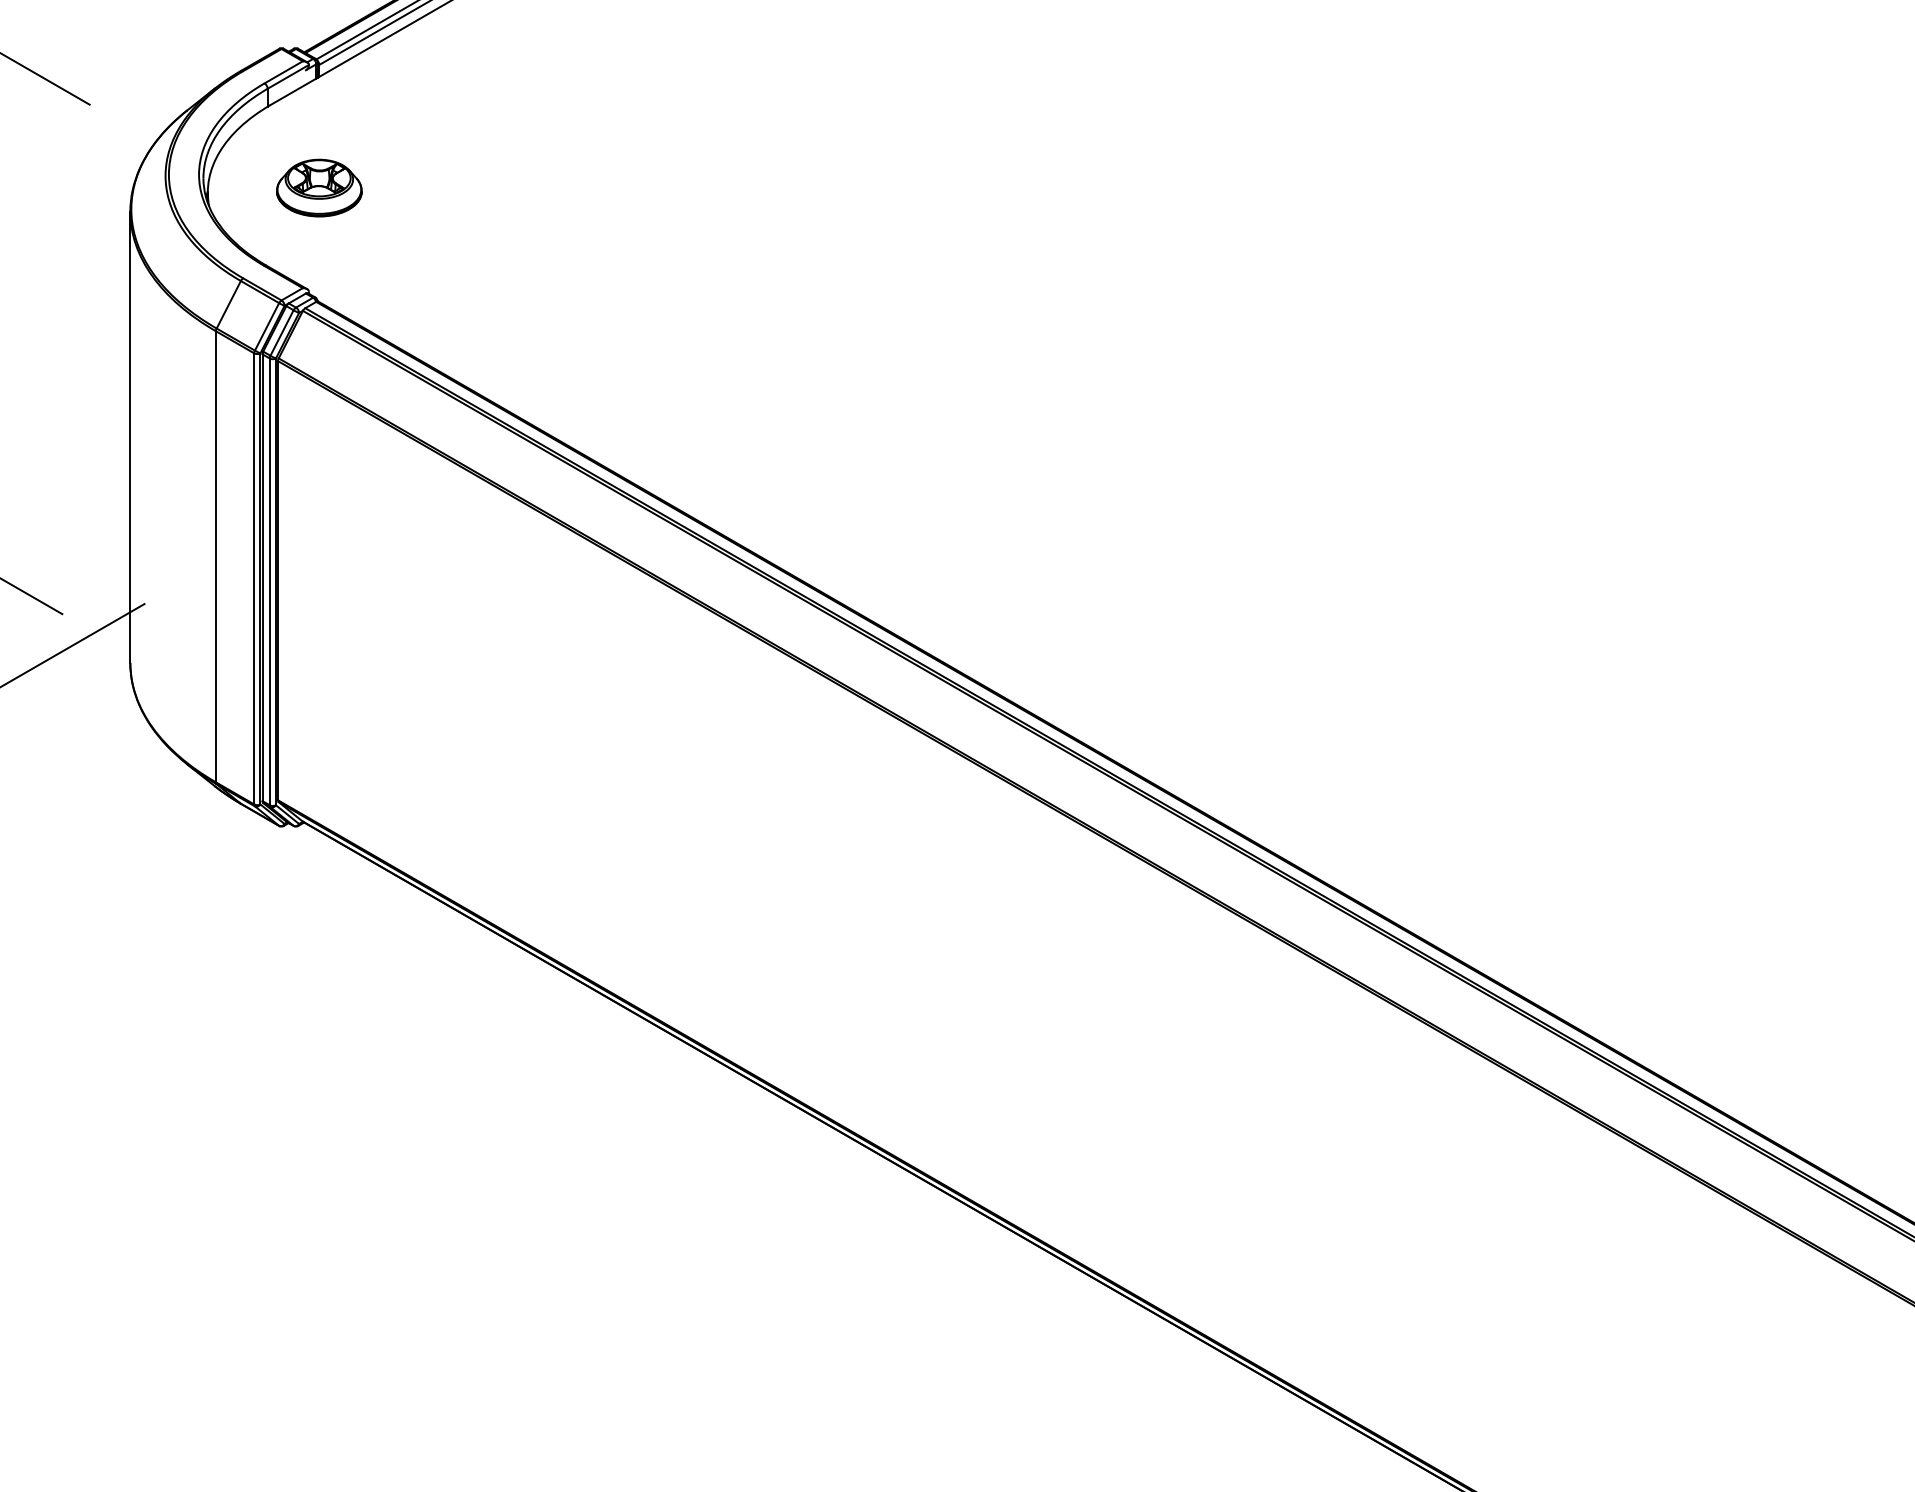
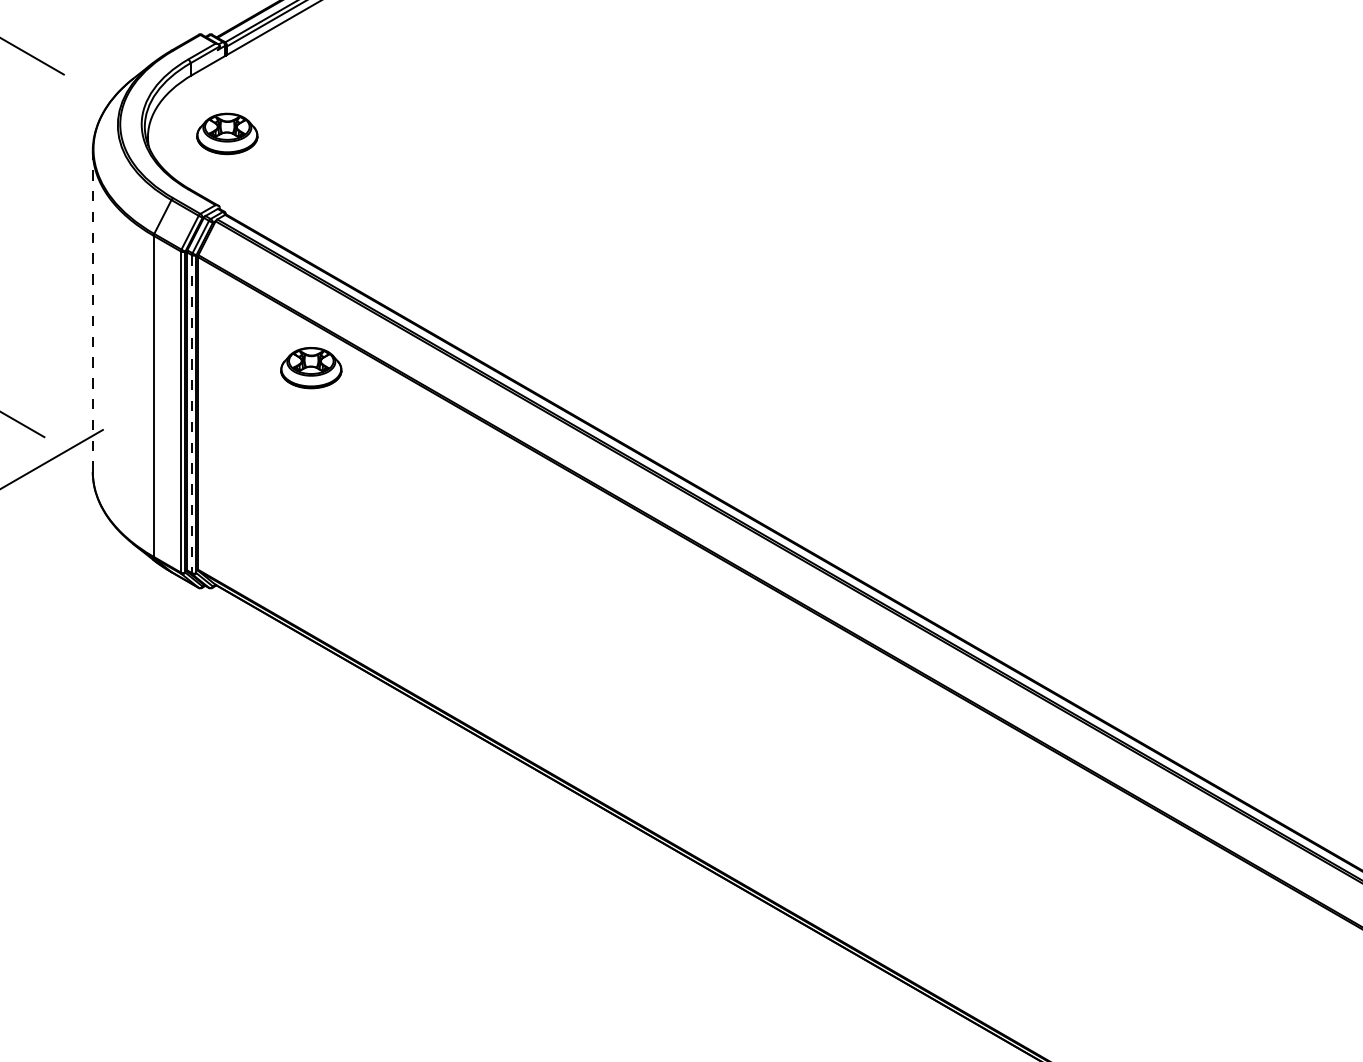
line: (130, 437) -> (92, 311), solid -> dashed
part: (437, 516) -> (311, 367), added
line: (269, 582) -> (191, 414), solid -> dashed

